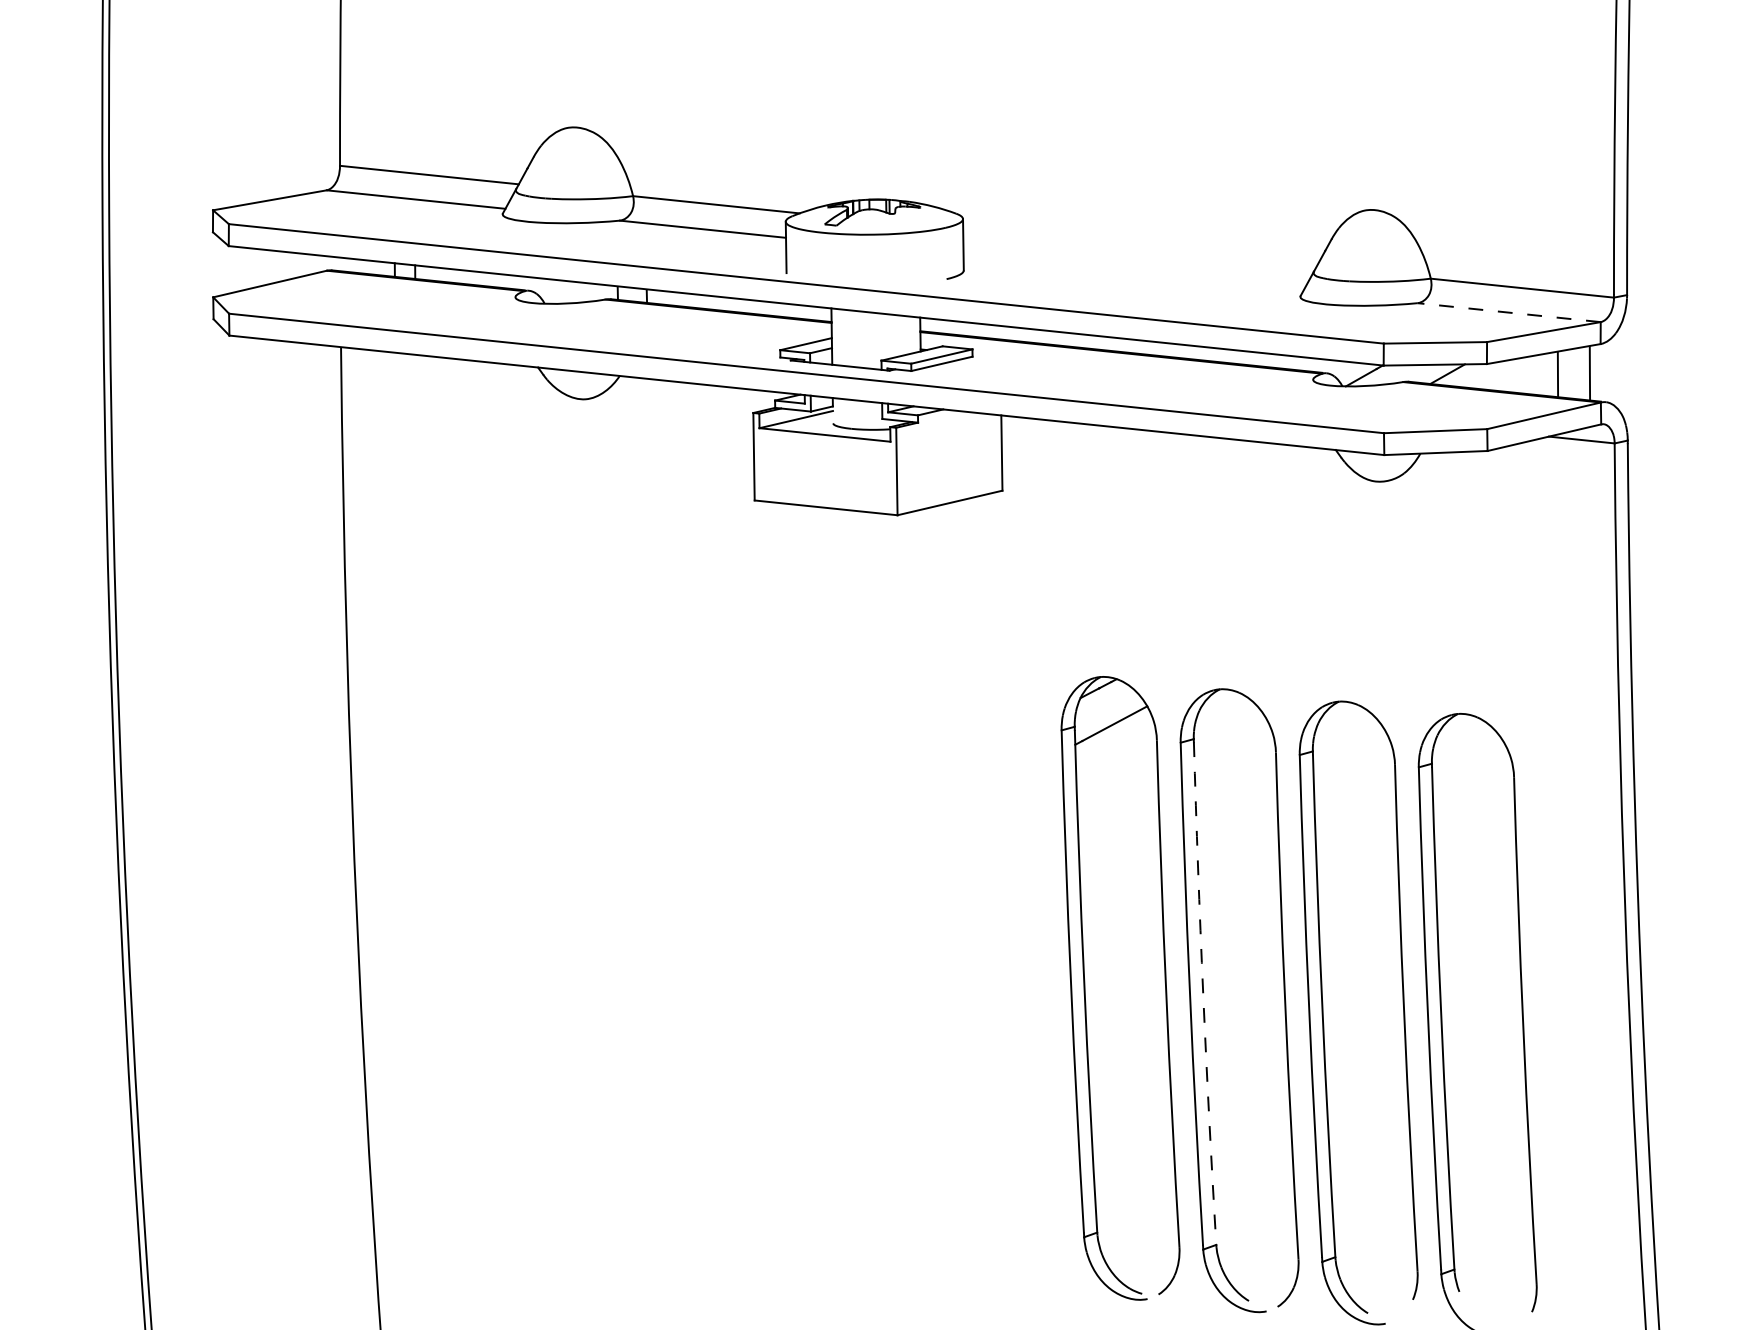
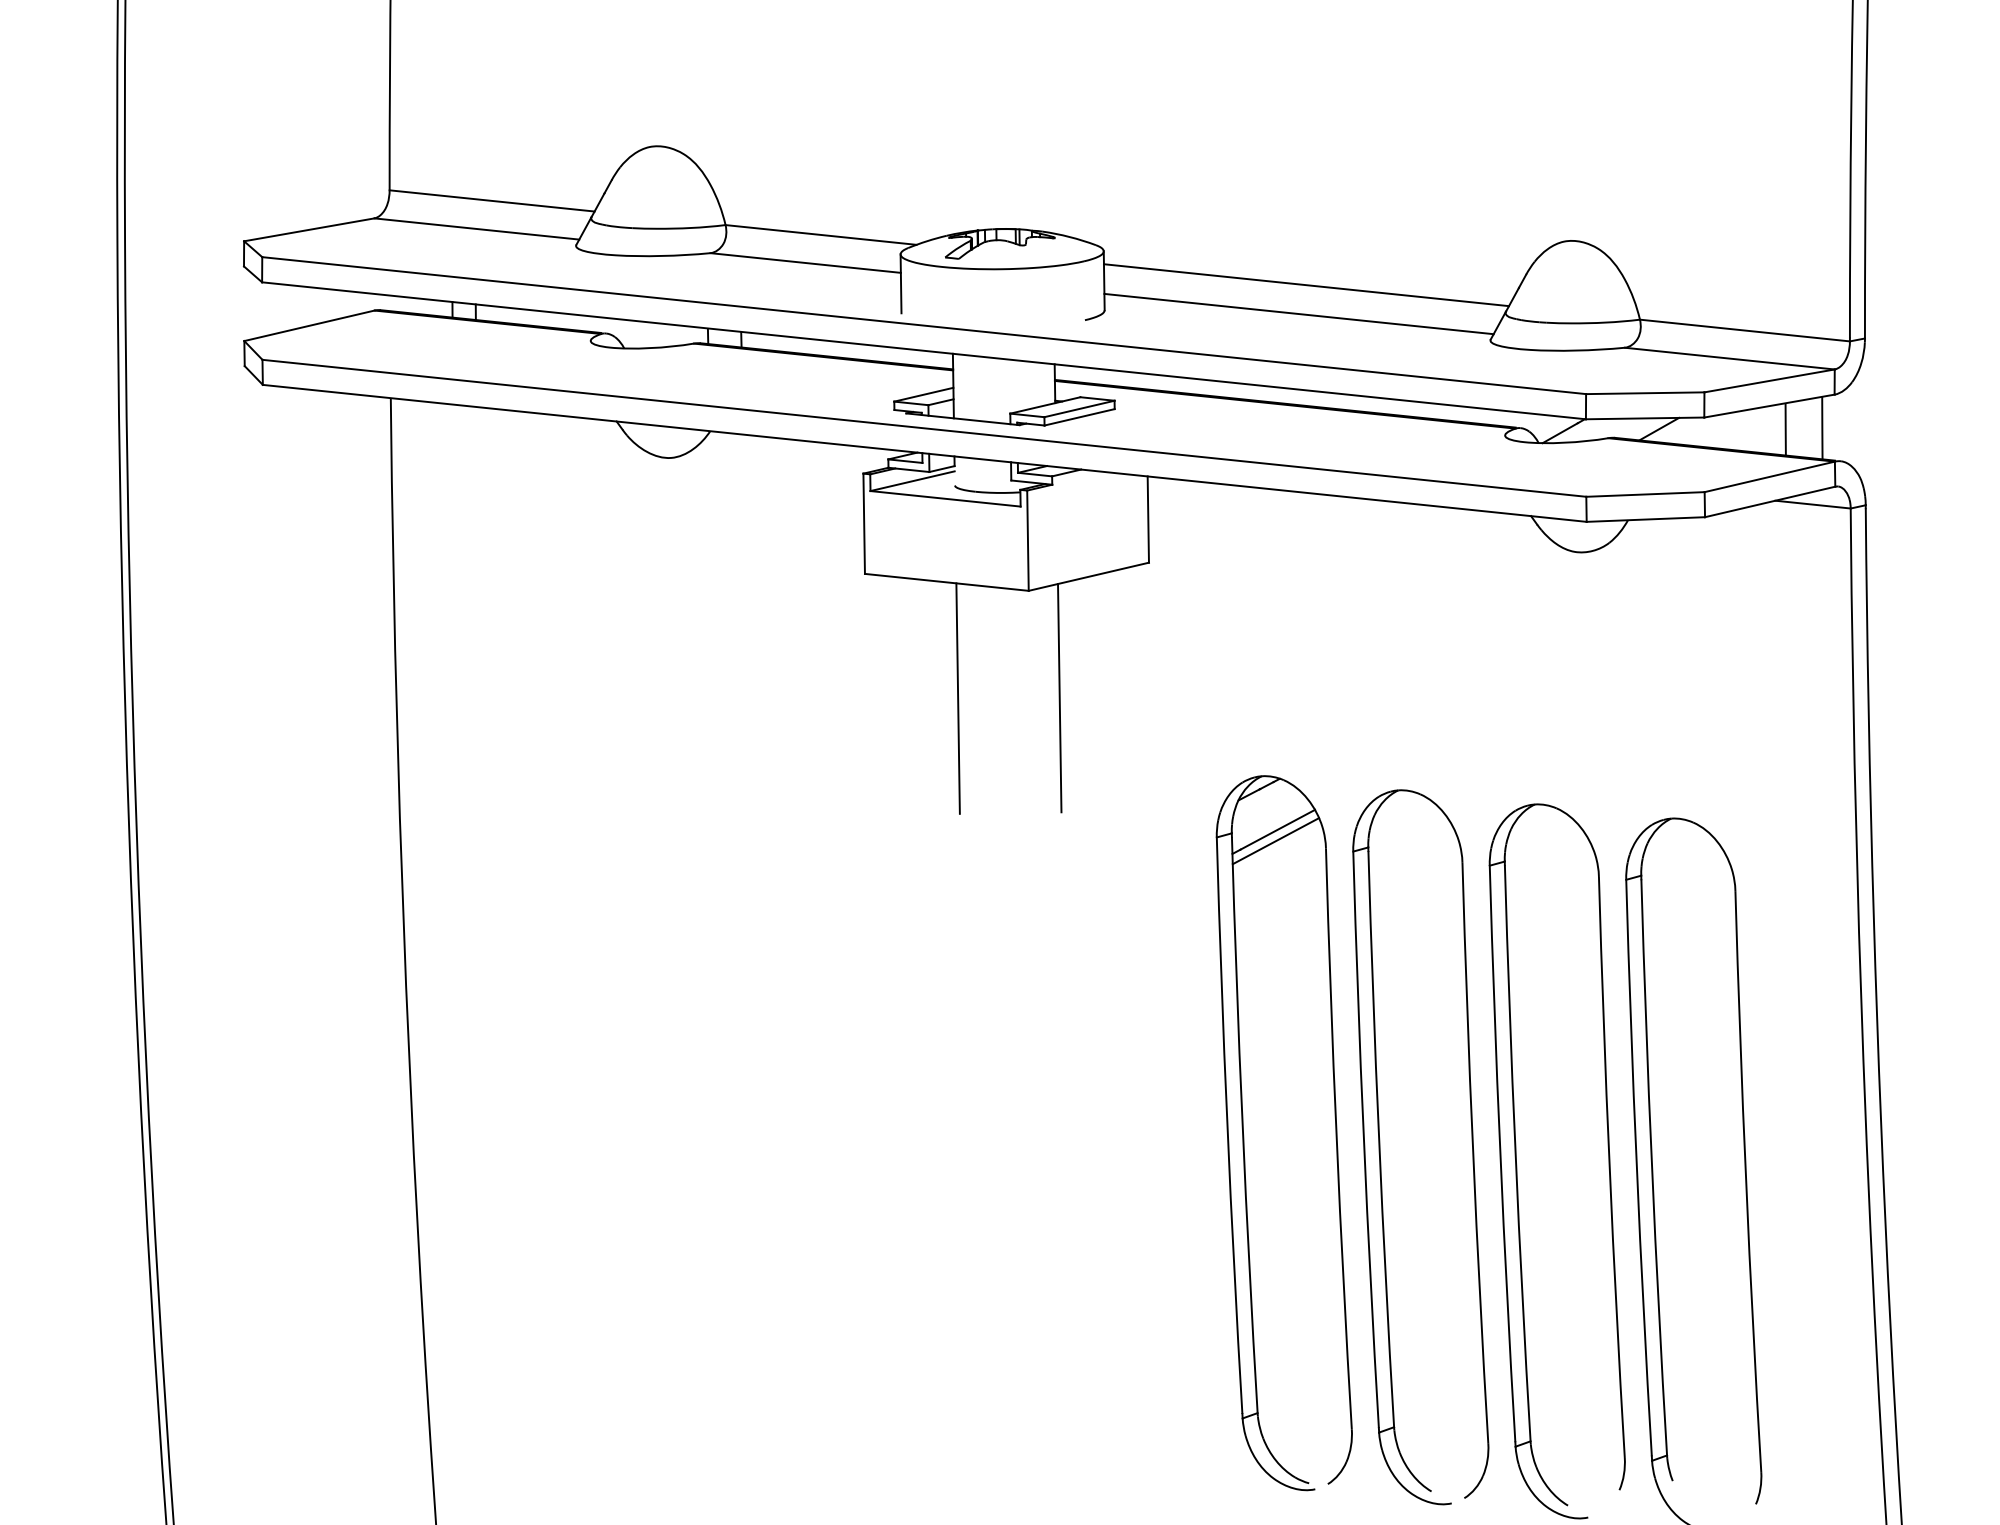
line: (1139, 248) -> (1306, 285), added
line: (1132, 273) -> (1298, 313), added
line: (1508, 312) -> (1729, 358), dashed -> solid
line: (835, 609) -> (957, 698), added
line: (924, 609) -> (1059, 698), added
line: (1112, 733) -> (1275, 841), added
arc: (1203, 993) -> (1379, 1139), dashed -> solid

